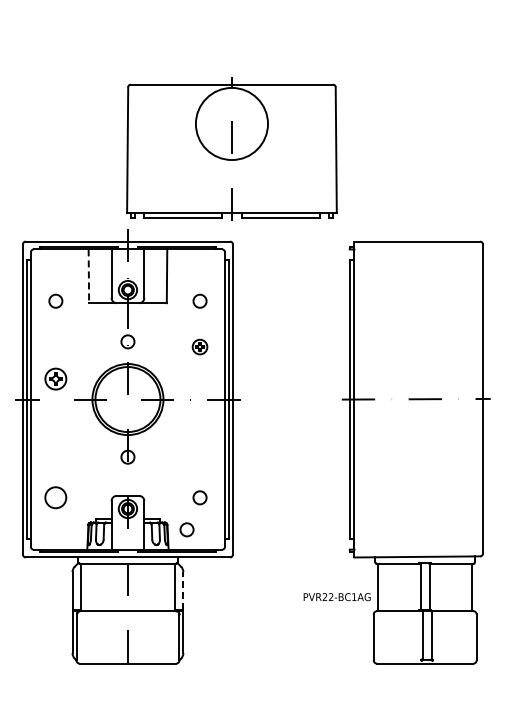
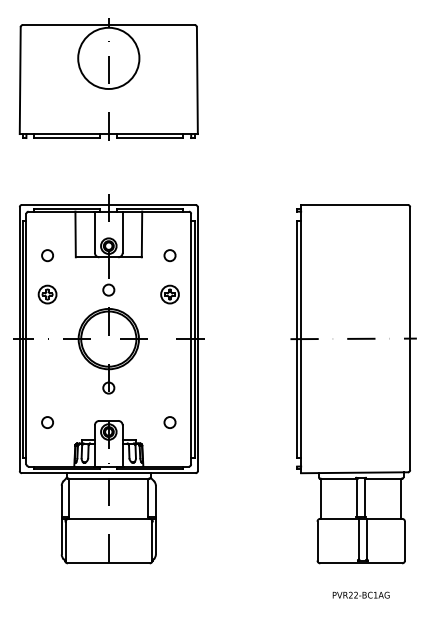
part: (231, 148) -> (108, 79), moved
line: (88, 276) -> (75, 234), dashed -> solid
part: (199, 346) -> (169, 294), size x1.43
part: (55, 378) -> (47, 294), moved
circle: (55, 497) -> (47, 422), size x0.62
circle: (186, 529) -> (158, 449), removed
line: (183, 590) -> (155, 501), dashed -> solid
text: (336, 597) -> (360, 595), moved

